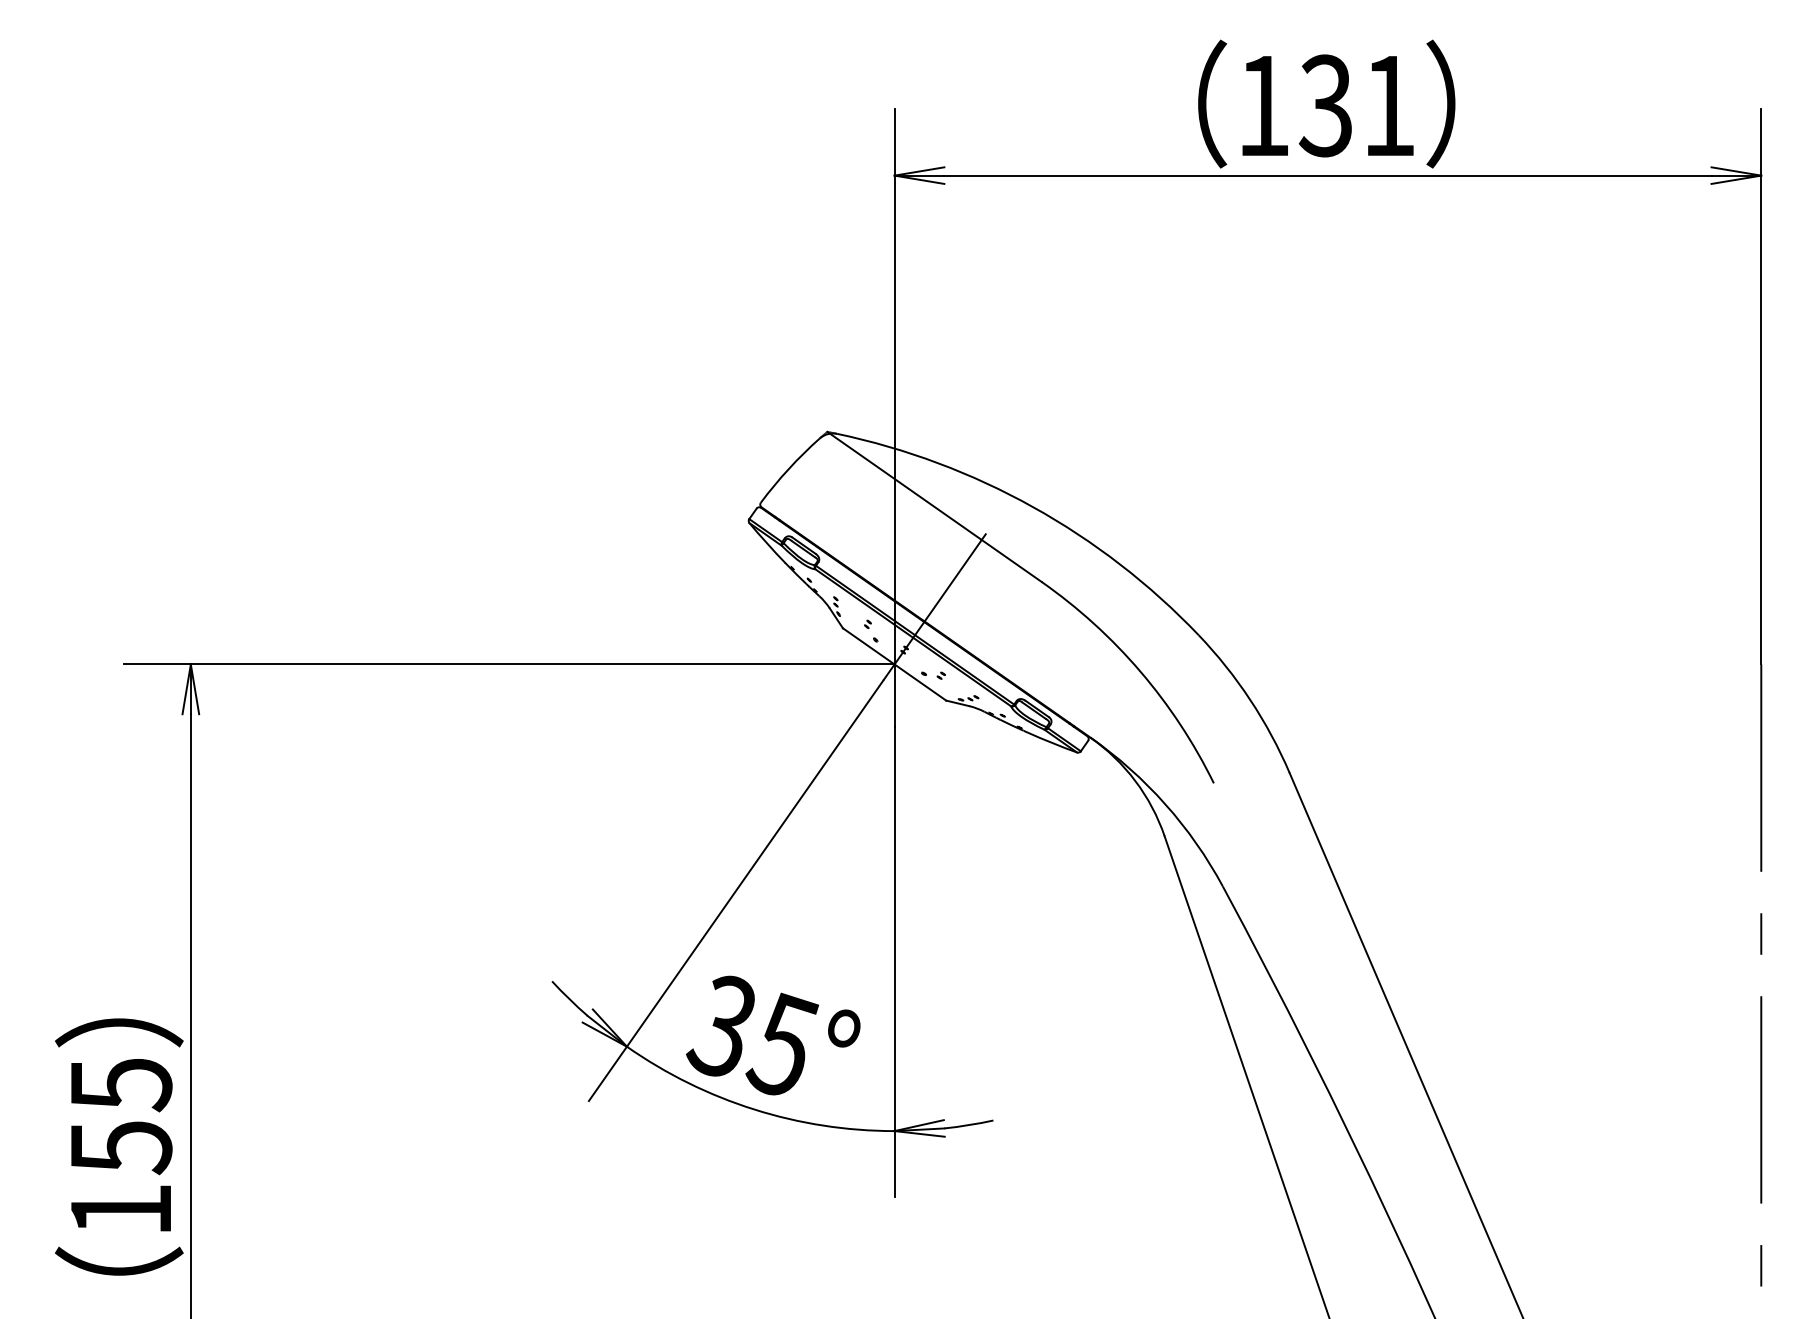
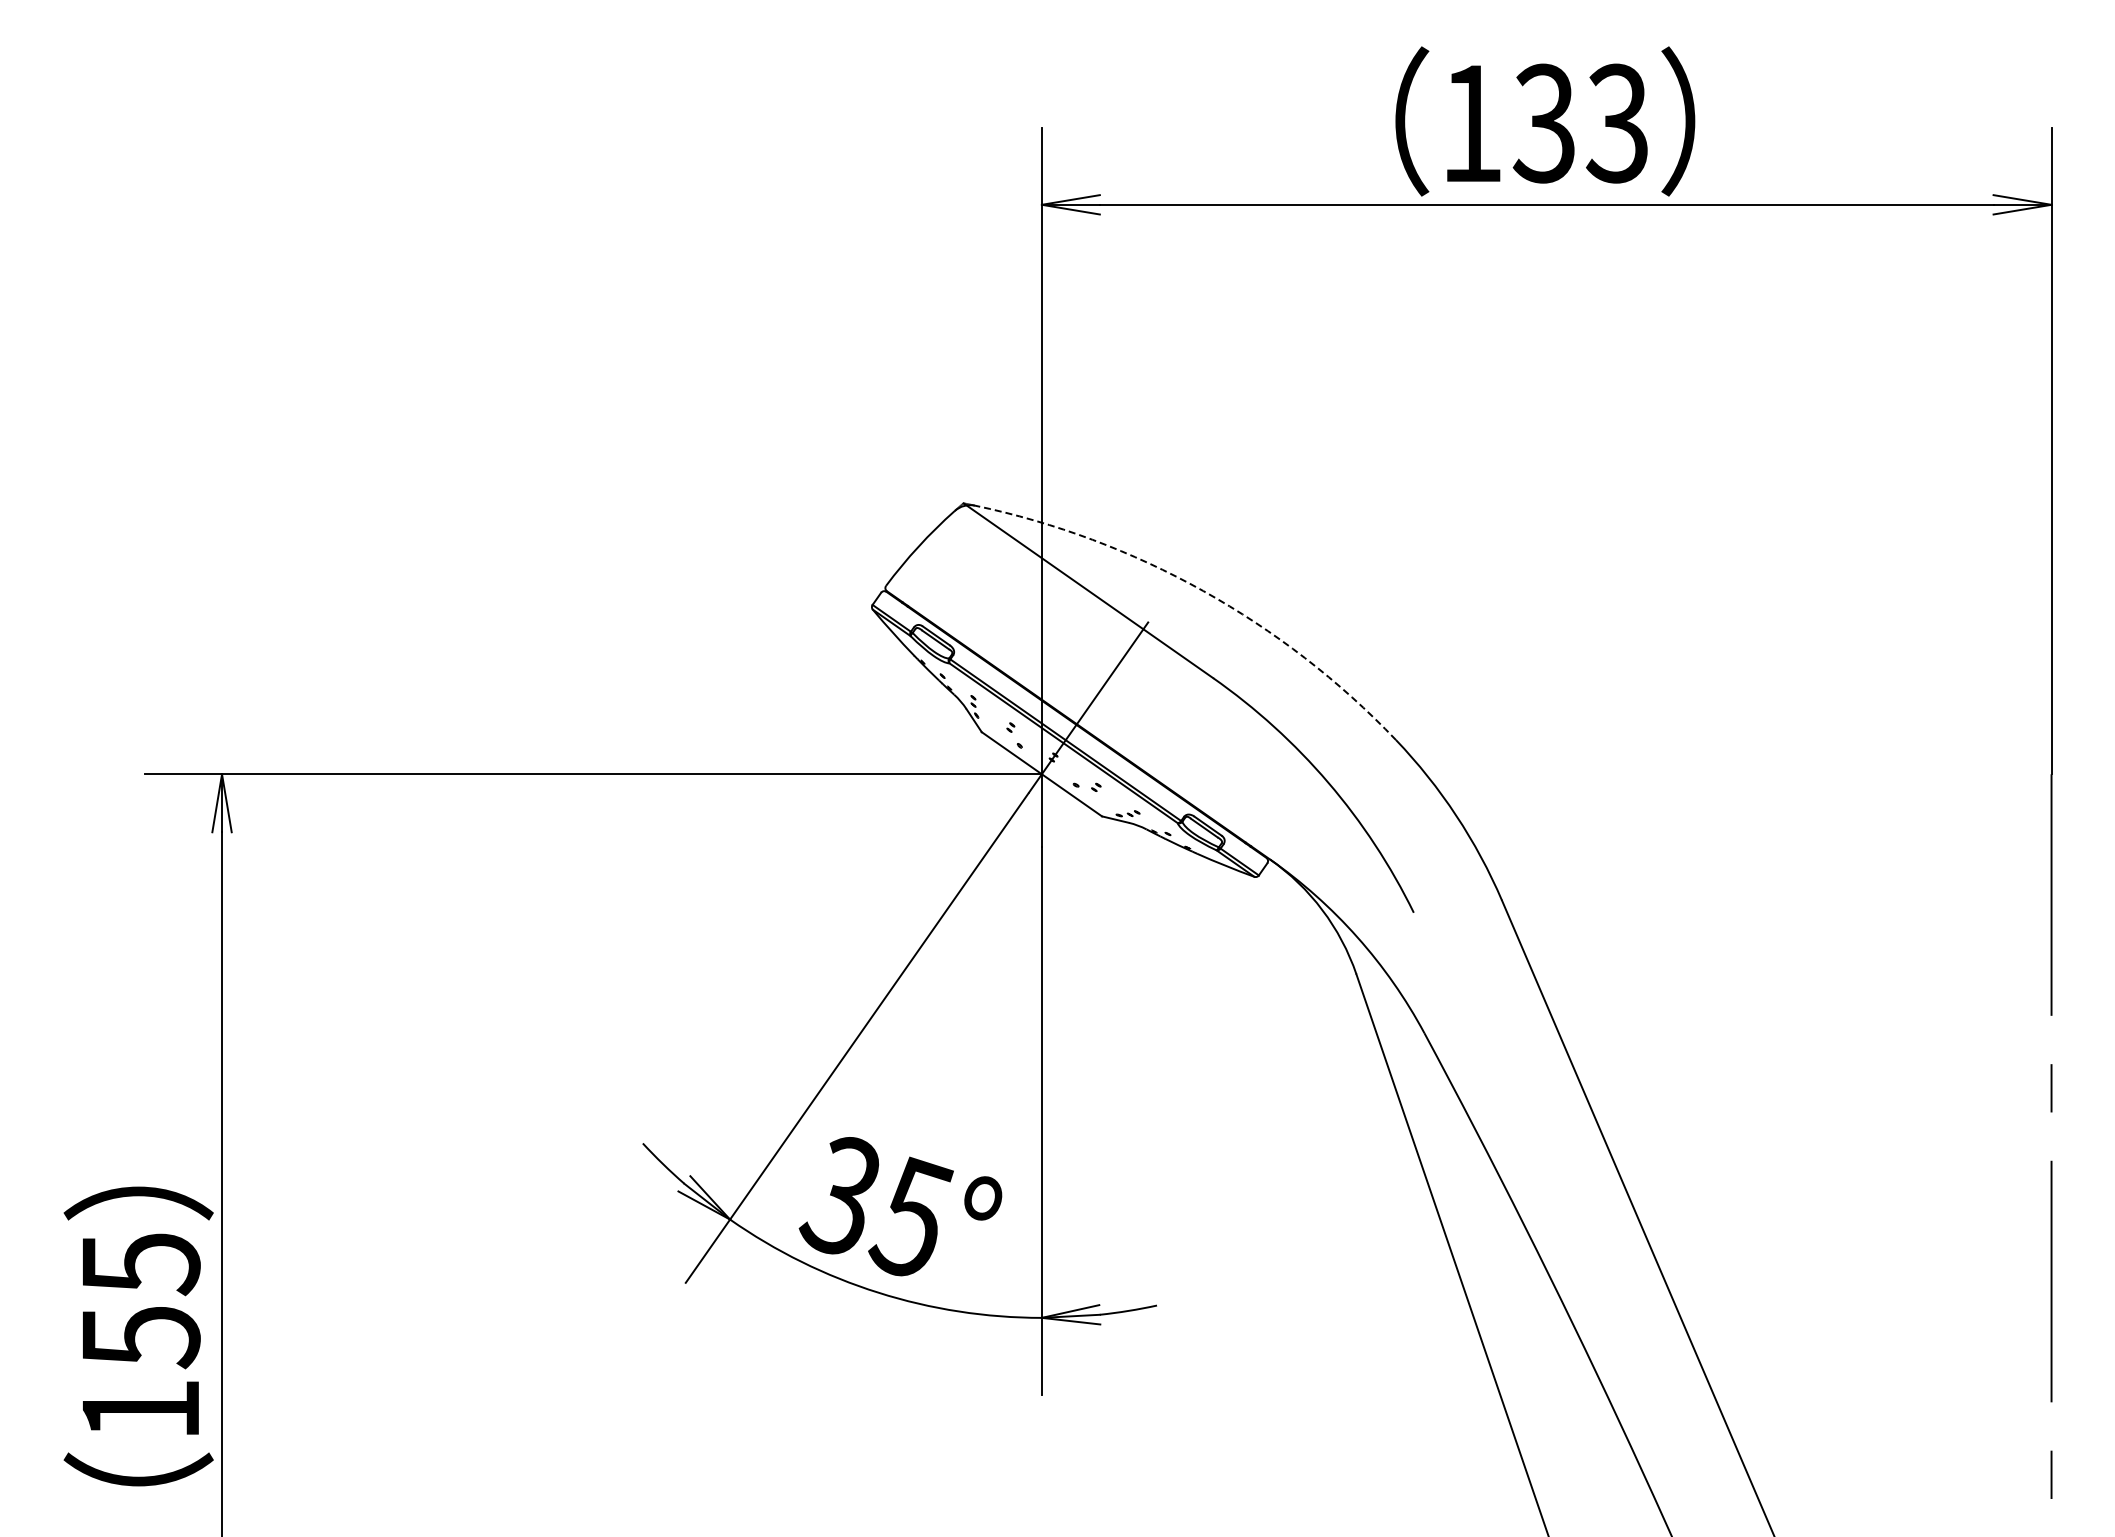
text: (1387, 105) -> (1616, 123), 131 -> 133
arc: (1033, 507) -> (1203, 591), solid -> dashed

